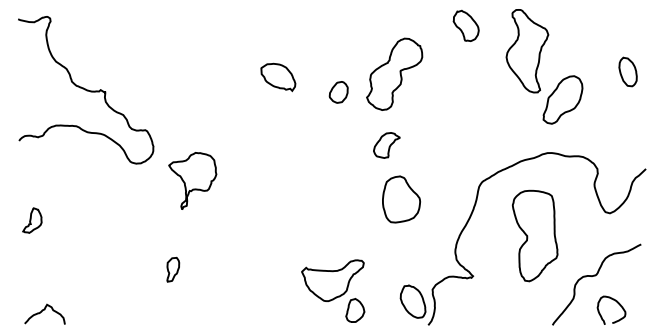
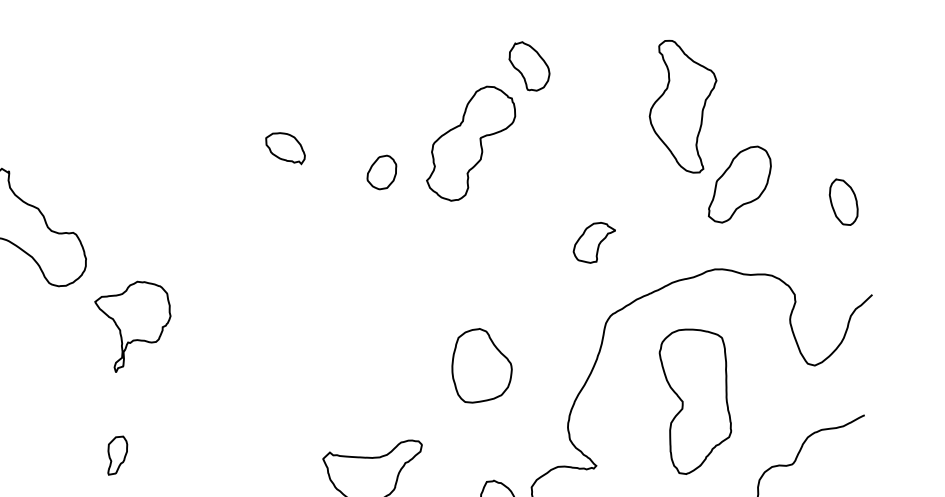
part: (465, 25) -> (528, 65), moved
part: (627, 71) -> (842, 201), moved
part: (278, 77) -> (285, 148), size x0.71
part: (386, 145) -> (593, 242), moved
part: (192, 180) -> (132, 325), moved
part: (401, 199) -> (482, 365), moved

